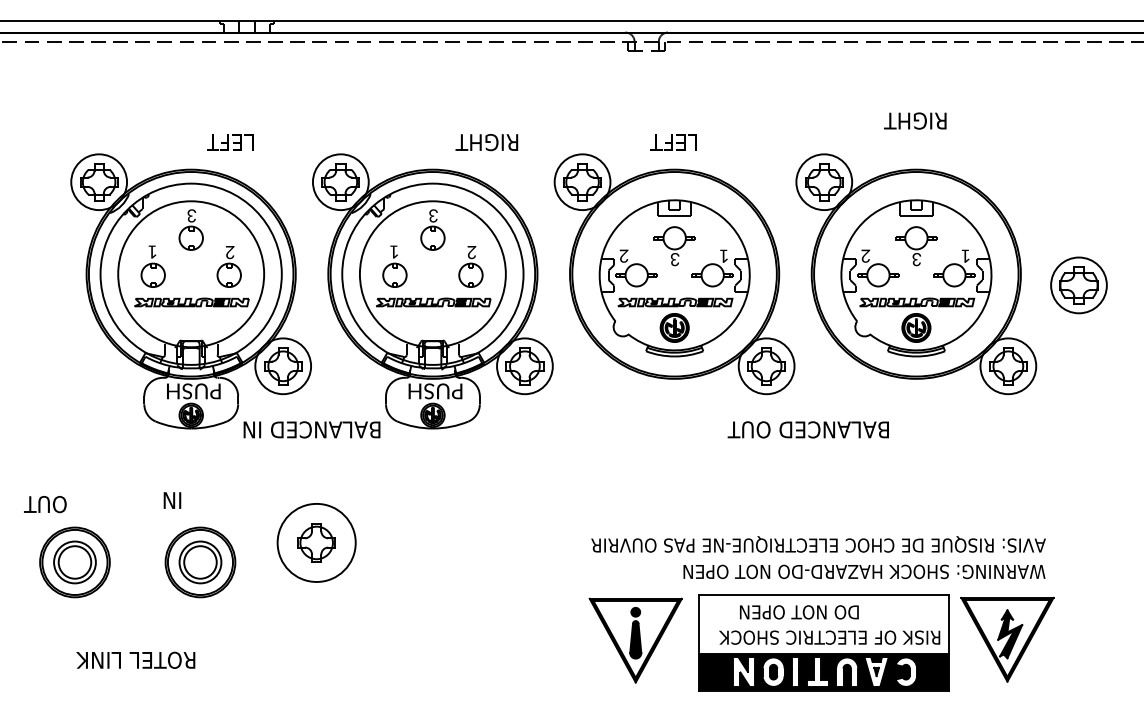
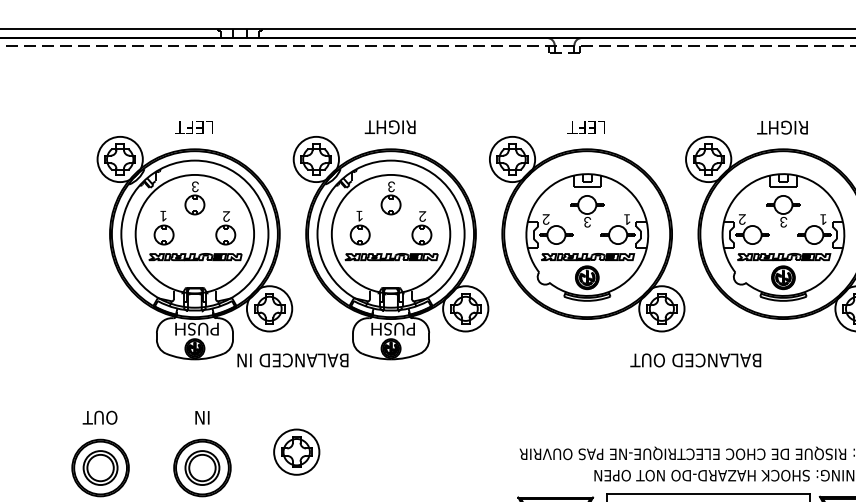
text: (915, 120) -> (782, 127), moved
text: (230, 142) -> (194, 127), moved
text: (486, 142) -> (389, 127), moved
text: (172, 500) -> (202, 417), moved
text: (45, 504) -> (100, 417), moved
circle: (316, 542) -> (296, 451), size x0.71

